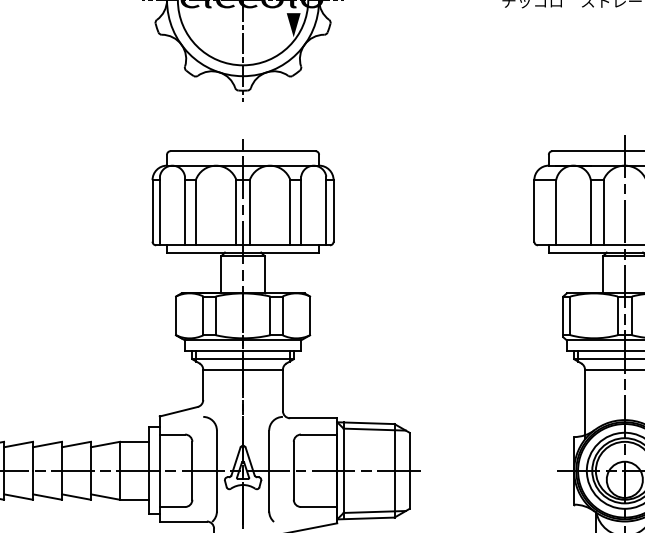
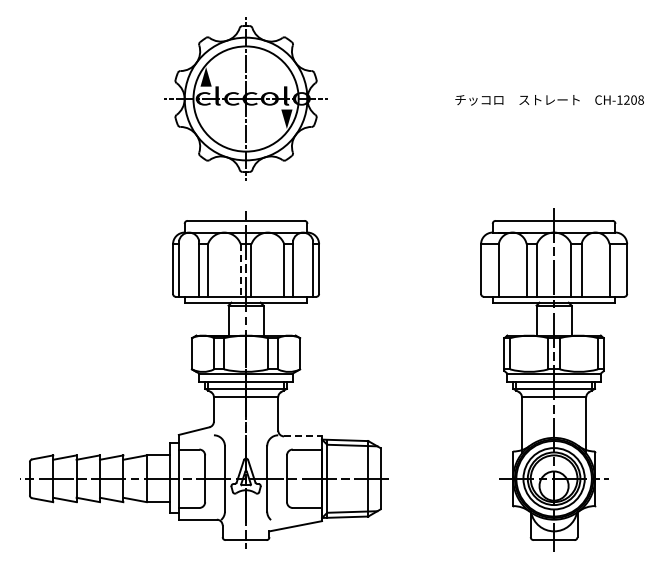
line: (236, 213) -> (240, 271), solid -> dashed
line: (314, 418) -> (303, 436), solid -> dashed

